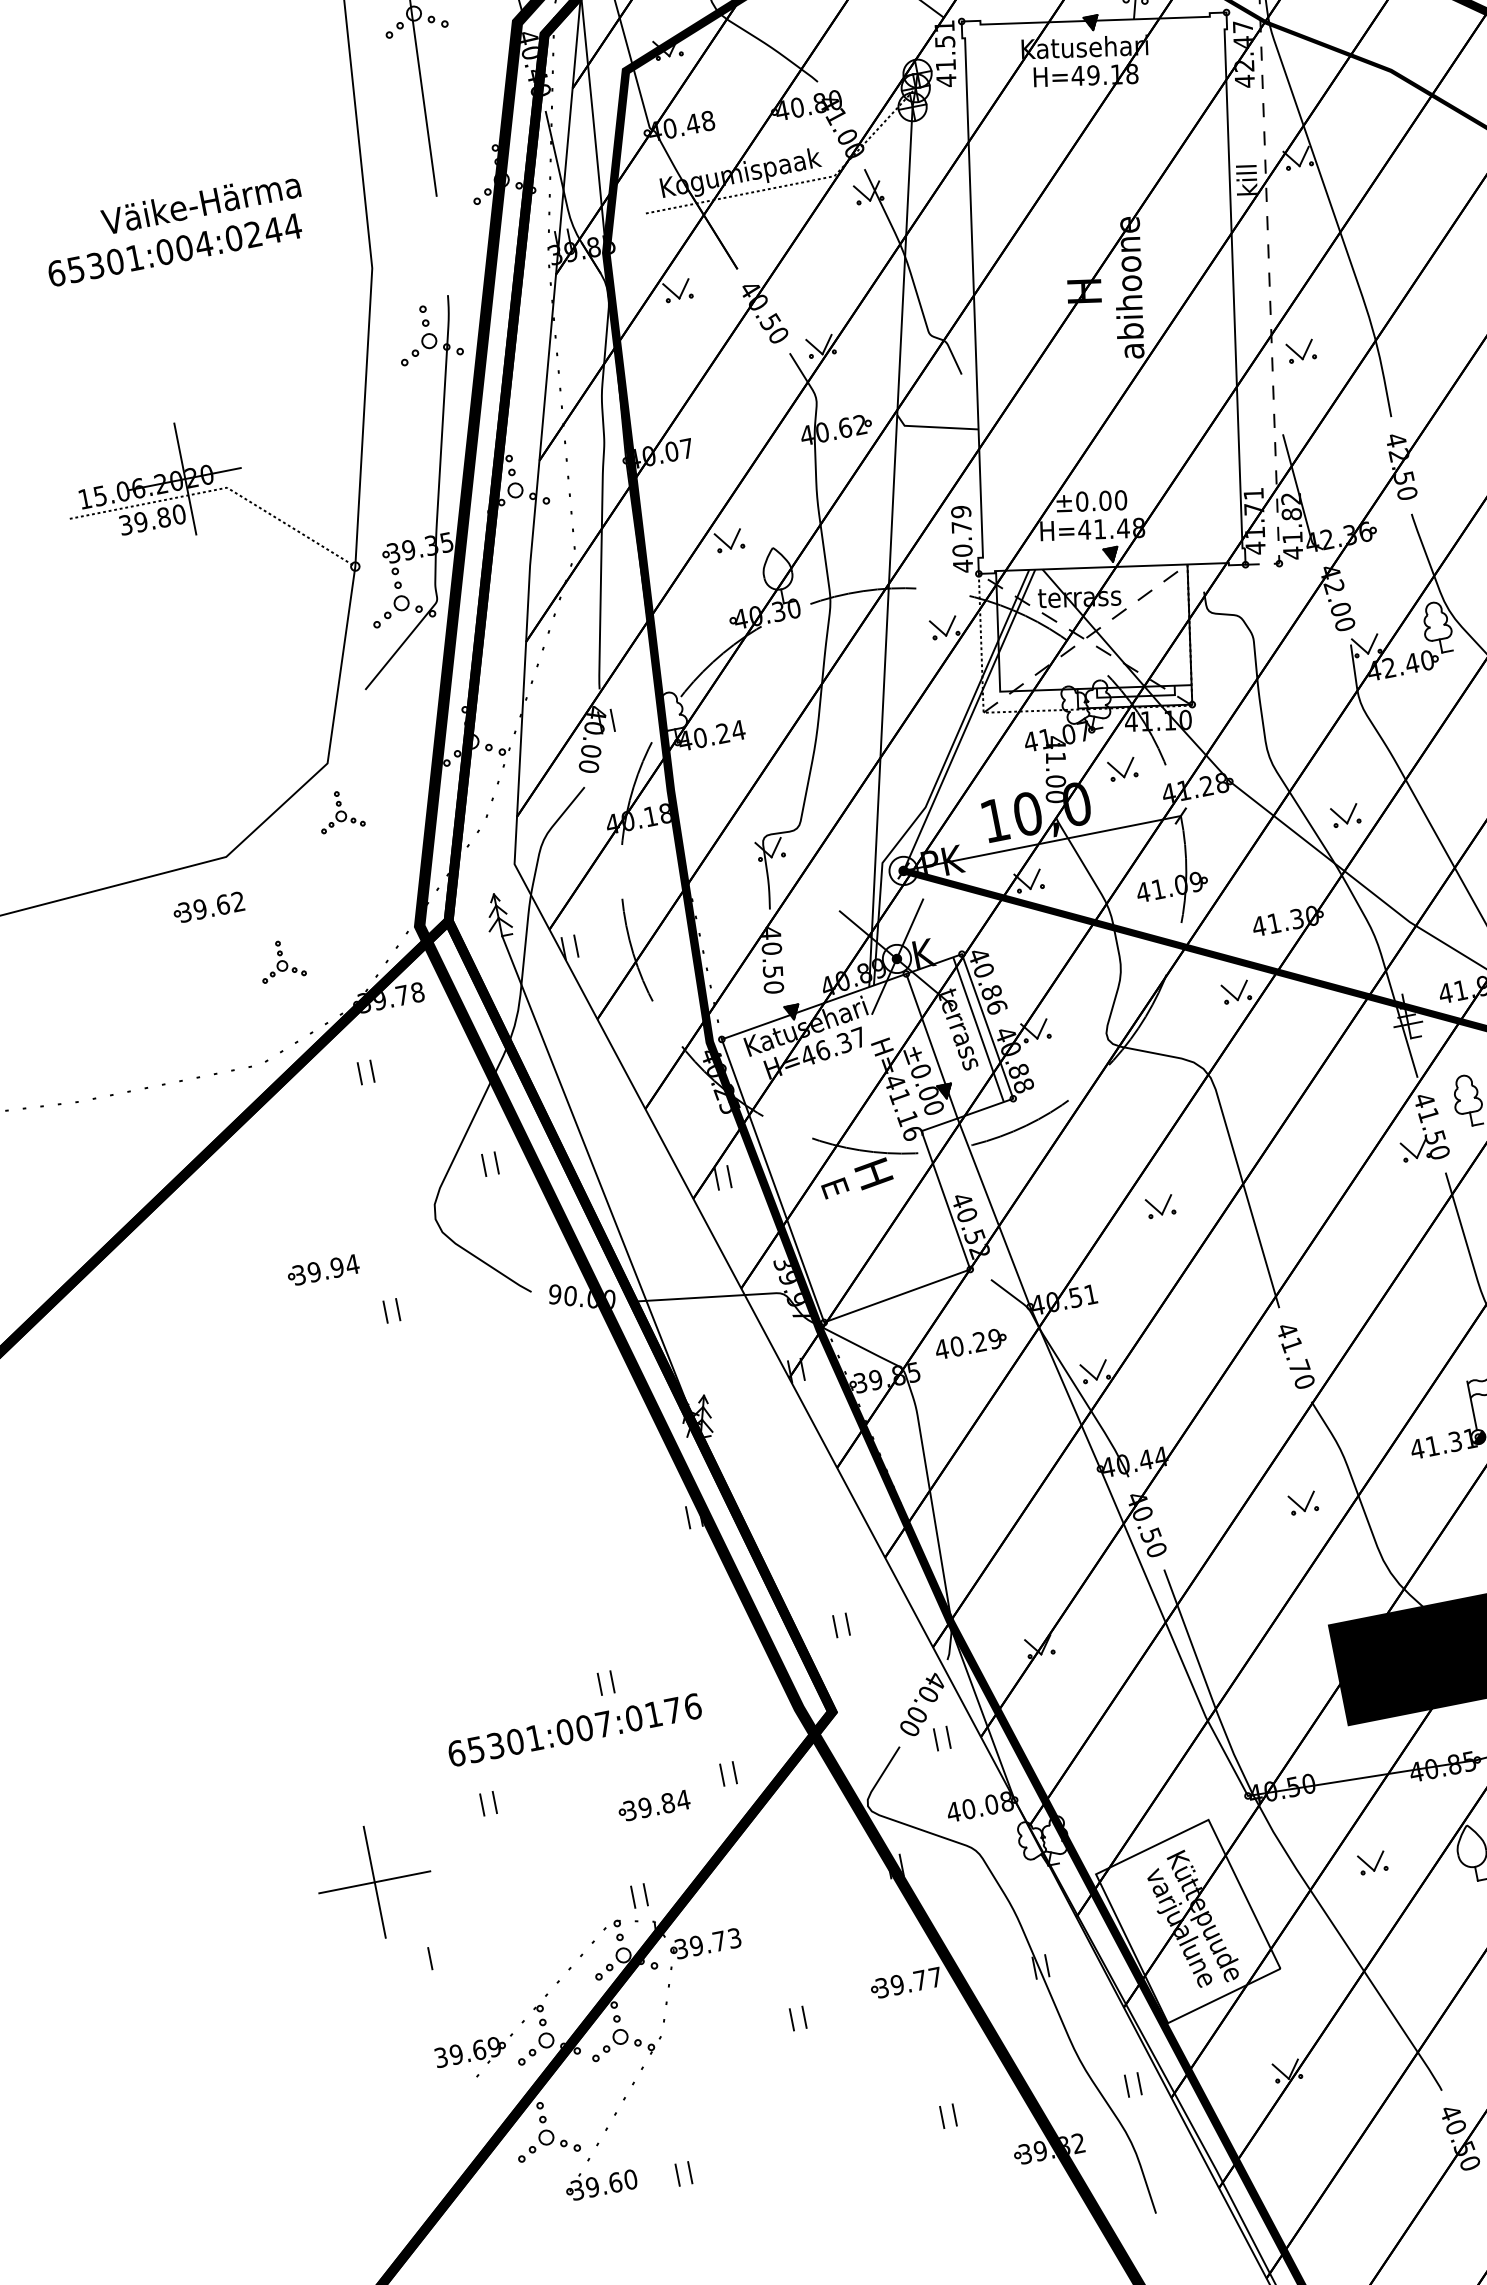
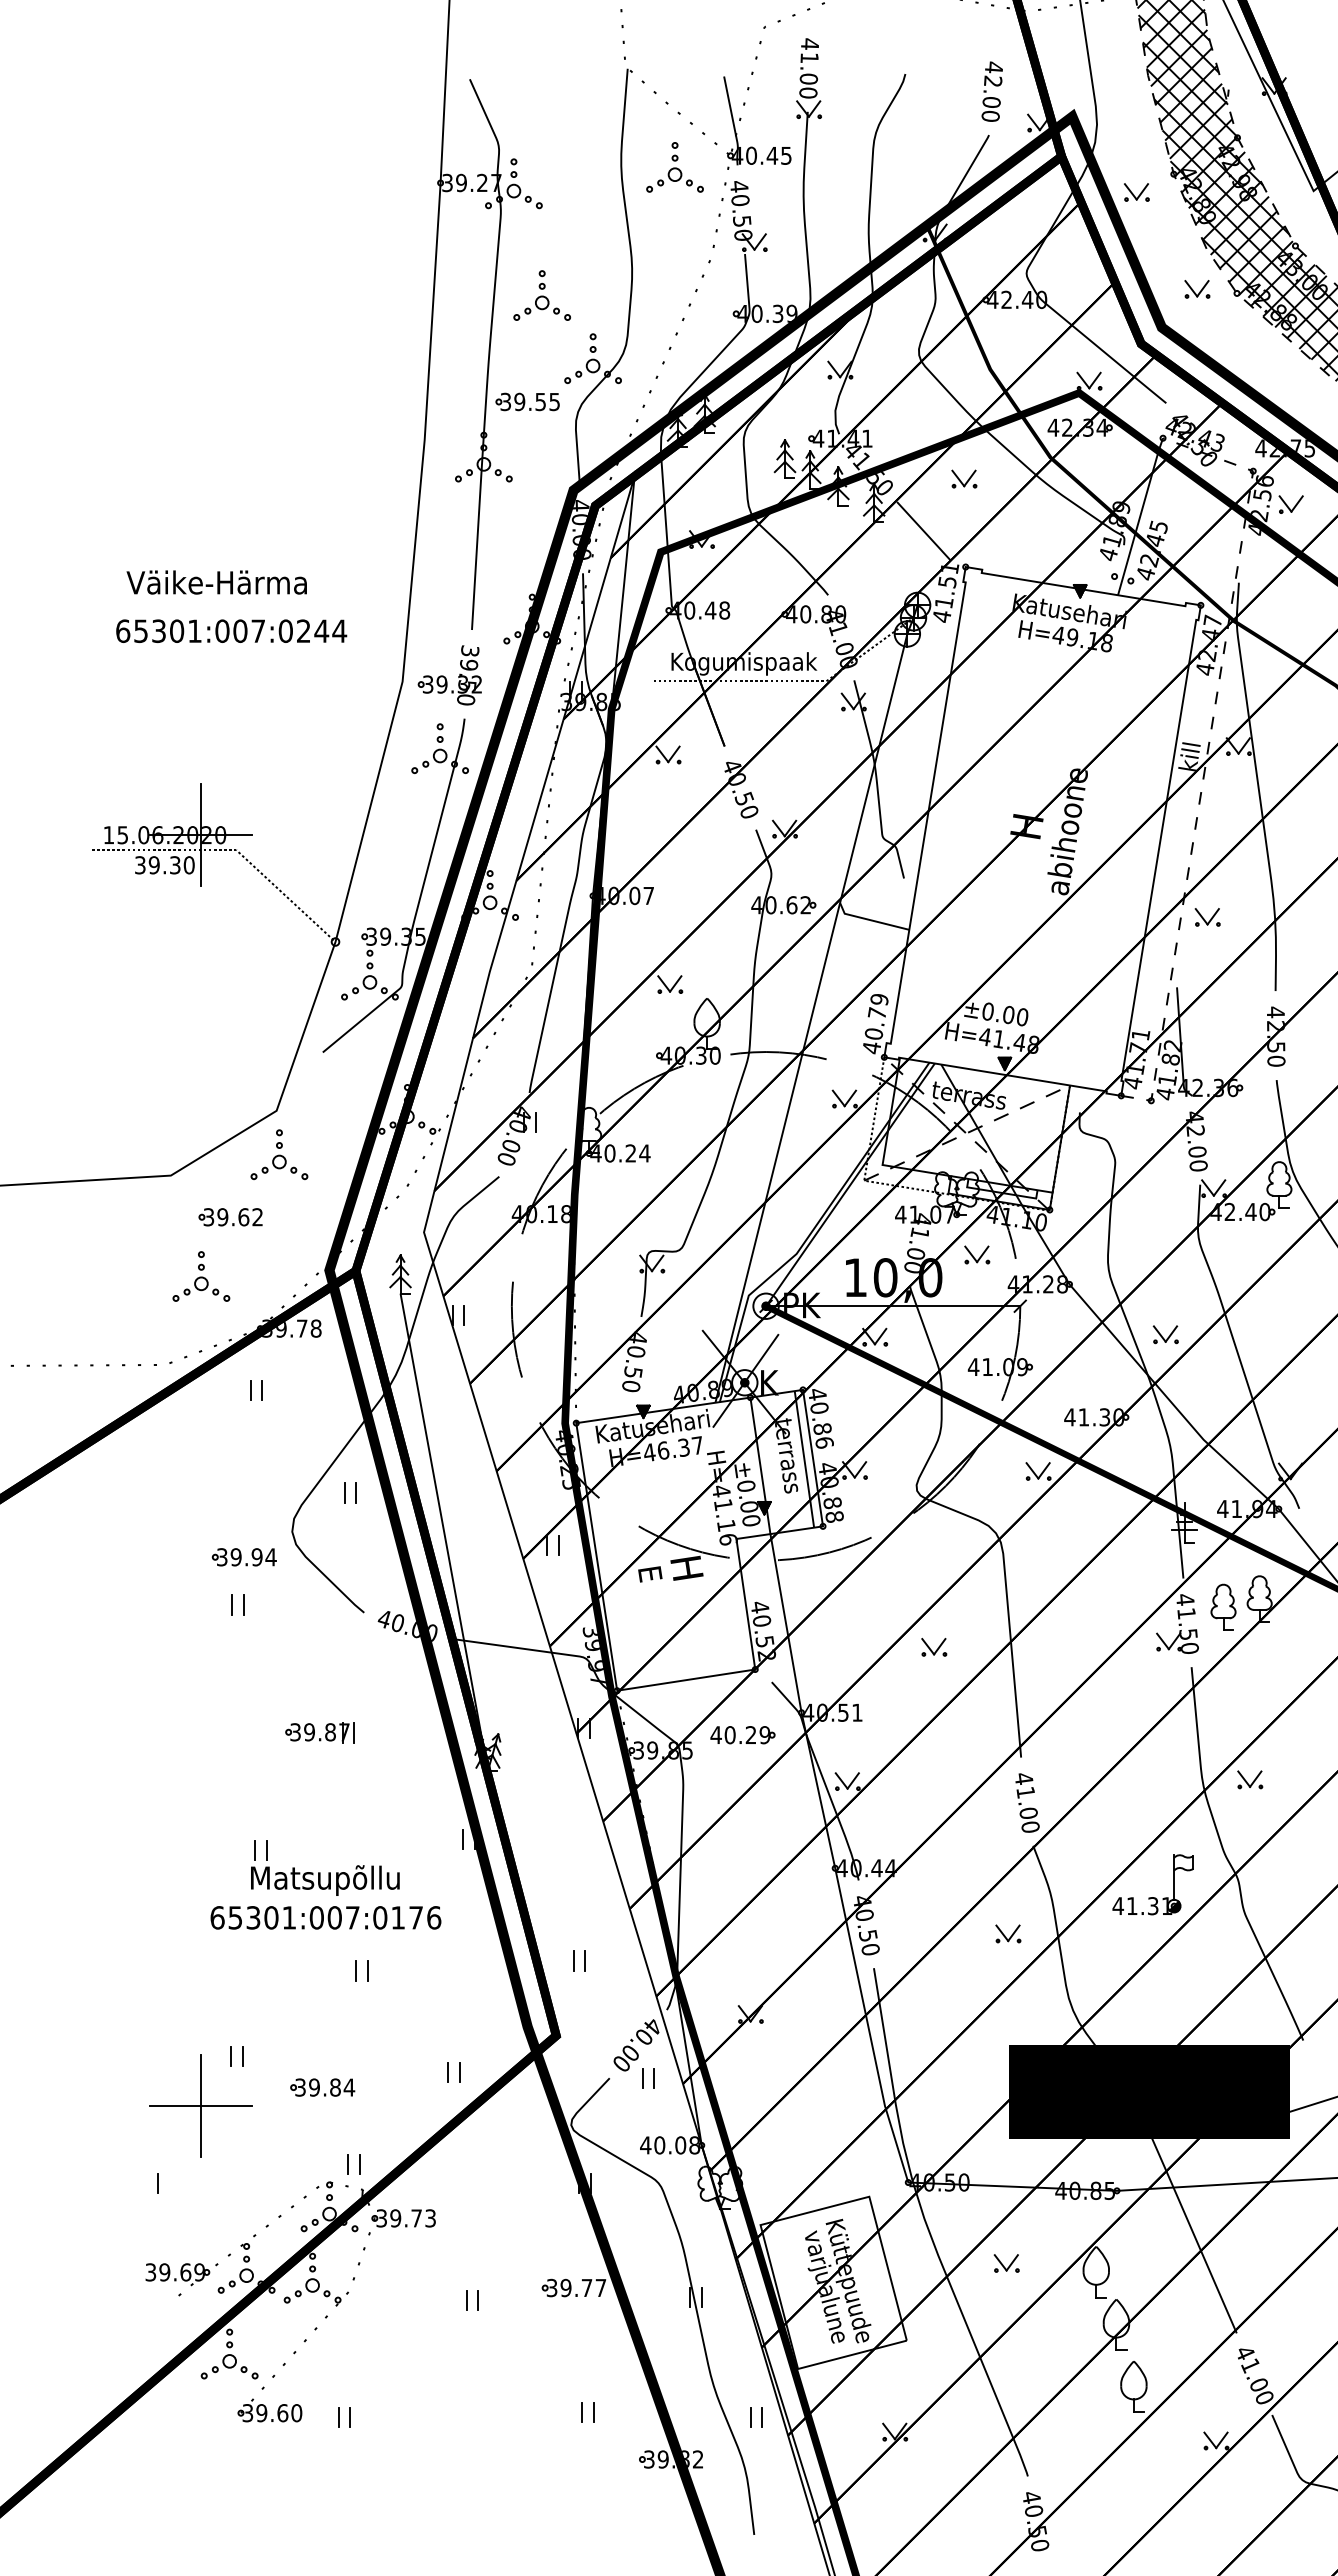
text: (536, 75) -> (581, 540), 40.40 -> 40.00
text: (200, 203) -> (216, 582), moved
text: (202, 243) -> (257, 630), 65301:004:0244 -> 65301:007:0244
part: (422, 251) -> (449, 675), added
text: (163, 517) -> (174, 865), 39.80 -> 39.30
part: (340, 810) -> (279, 1154), size x1.43
part: (208, 907) -> (230, 1217), moved
part: (281, 960) -> (201, 1276), size x1.43
part: (322, 1270) -> (243, 1557), moved
text: (553, 1295) -> (383, 1619), 90.00 -> 40.00
text: (1299, 1366) -> (1028, 1812), 41.70 -> 41.00
part: (508, 1432) -> (319, 1732), added
part: (544, 1578) -> (325, 1867), added
text: (574, 1729) -> (325, 1917), moved
part: (653, 1805) -> (322, 2087), moved
part: (374, 1881) -> (200, 2105), moved

